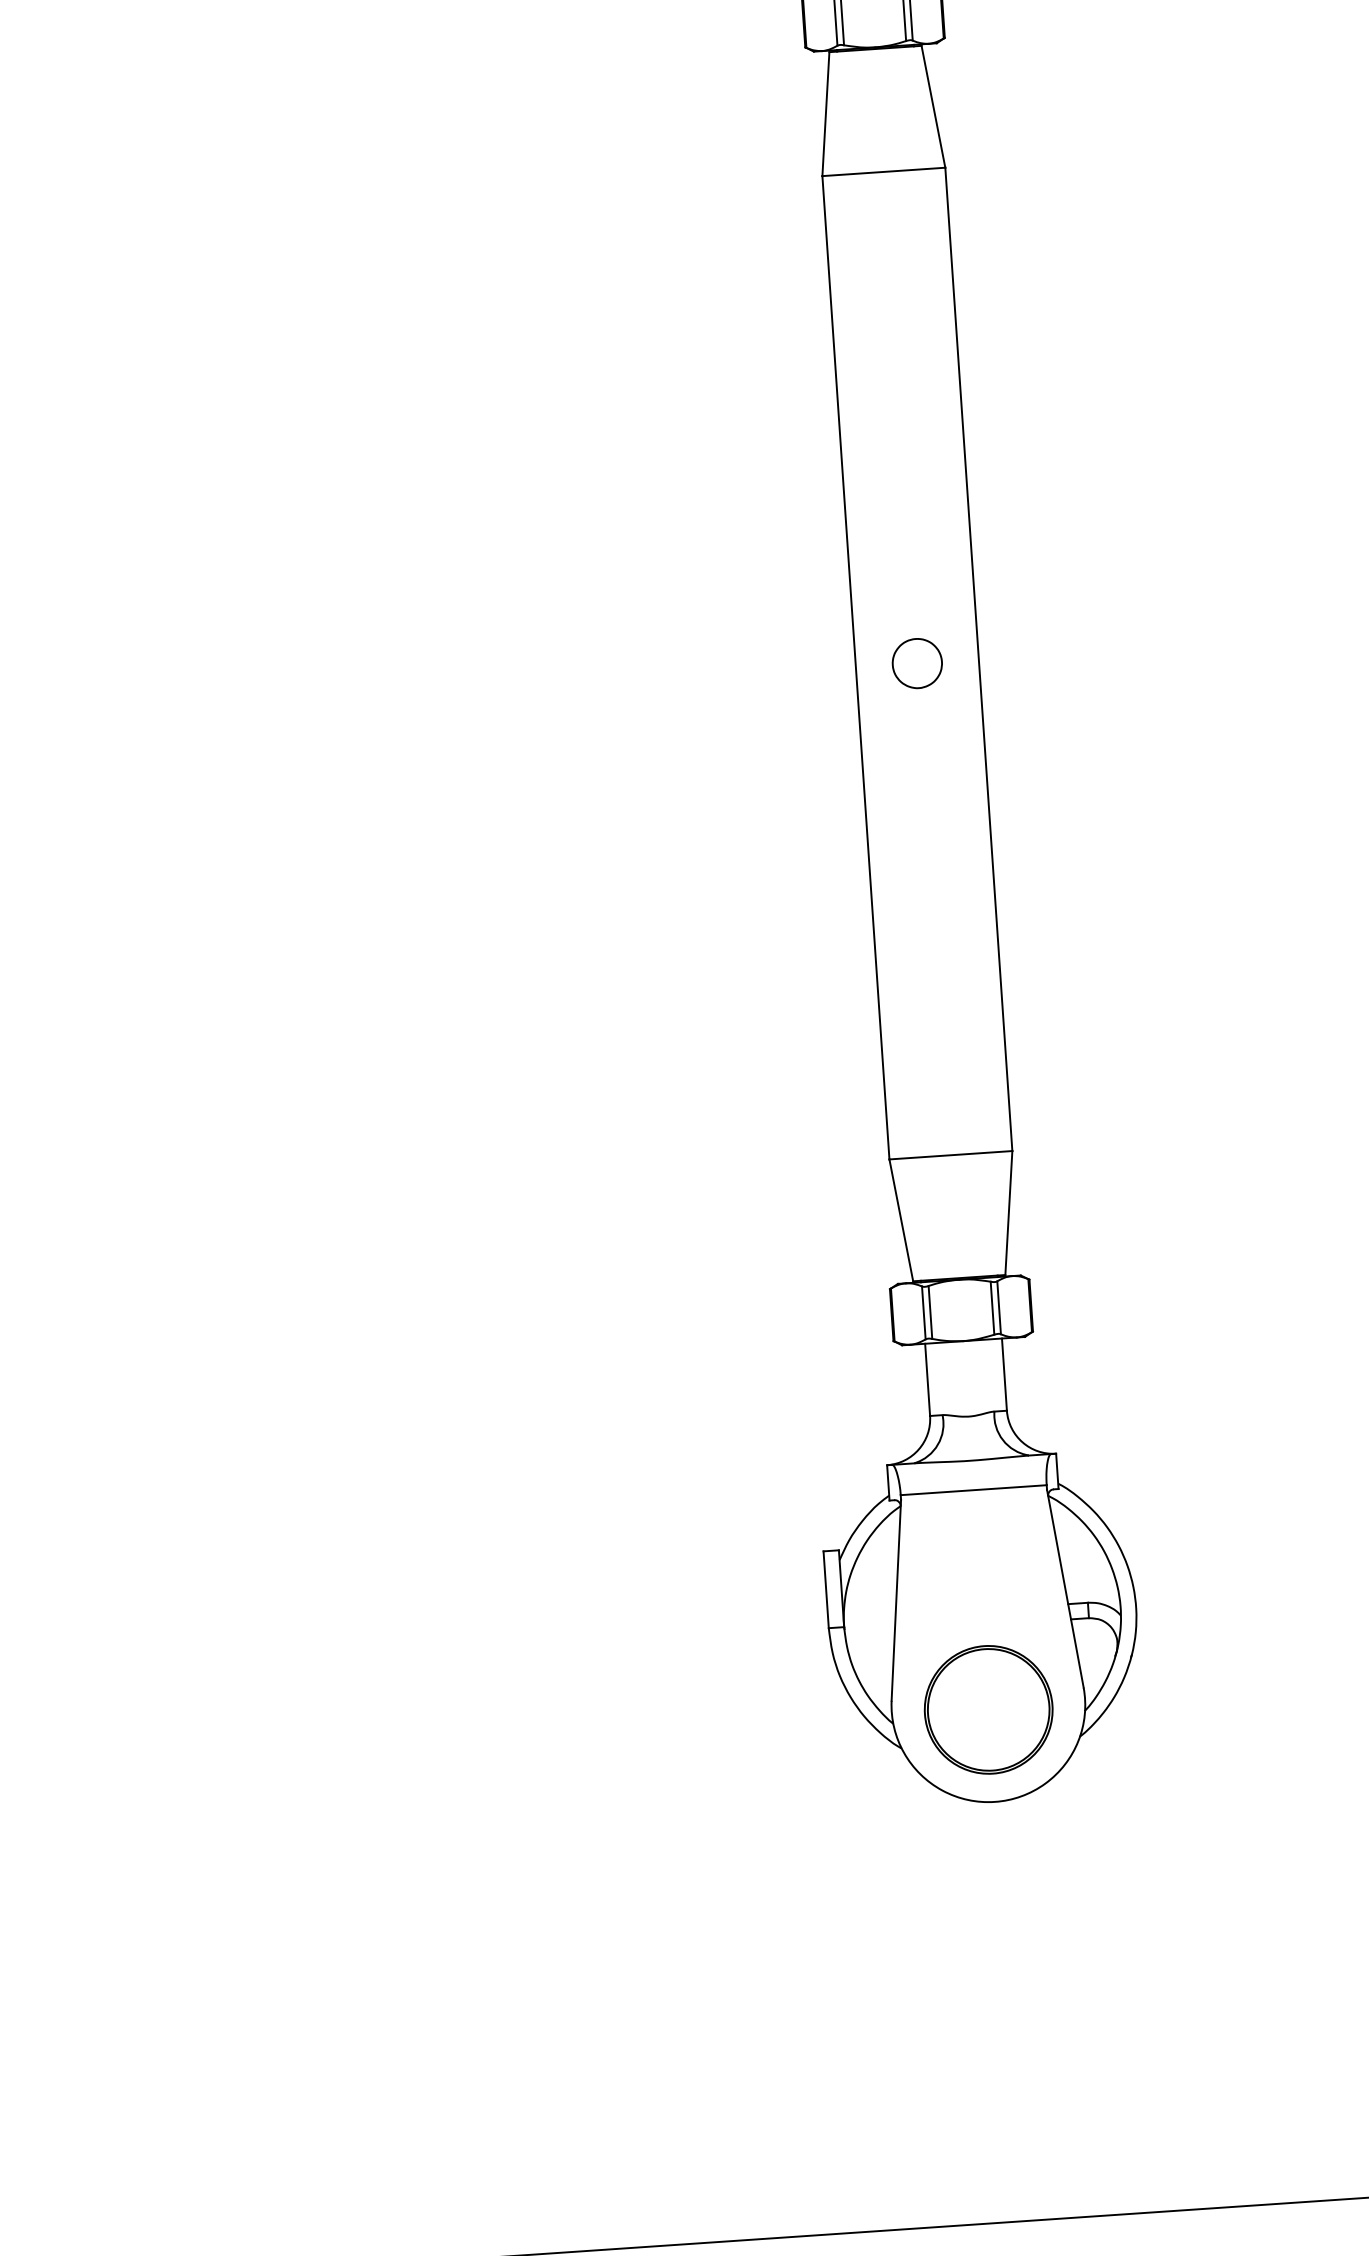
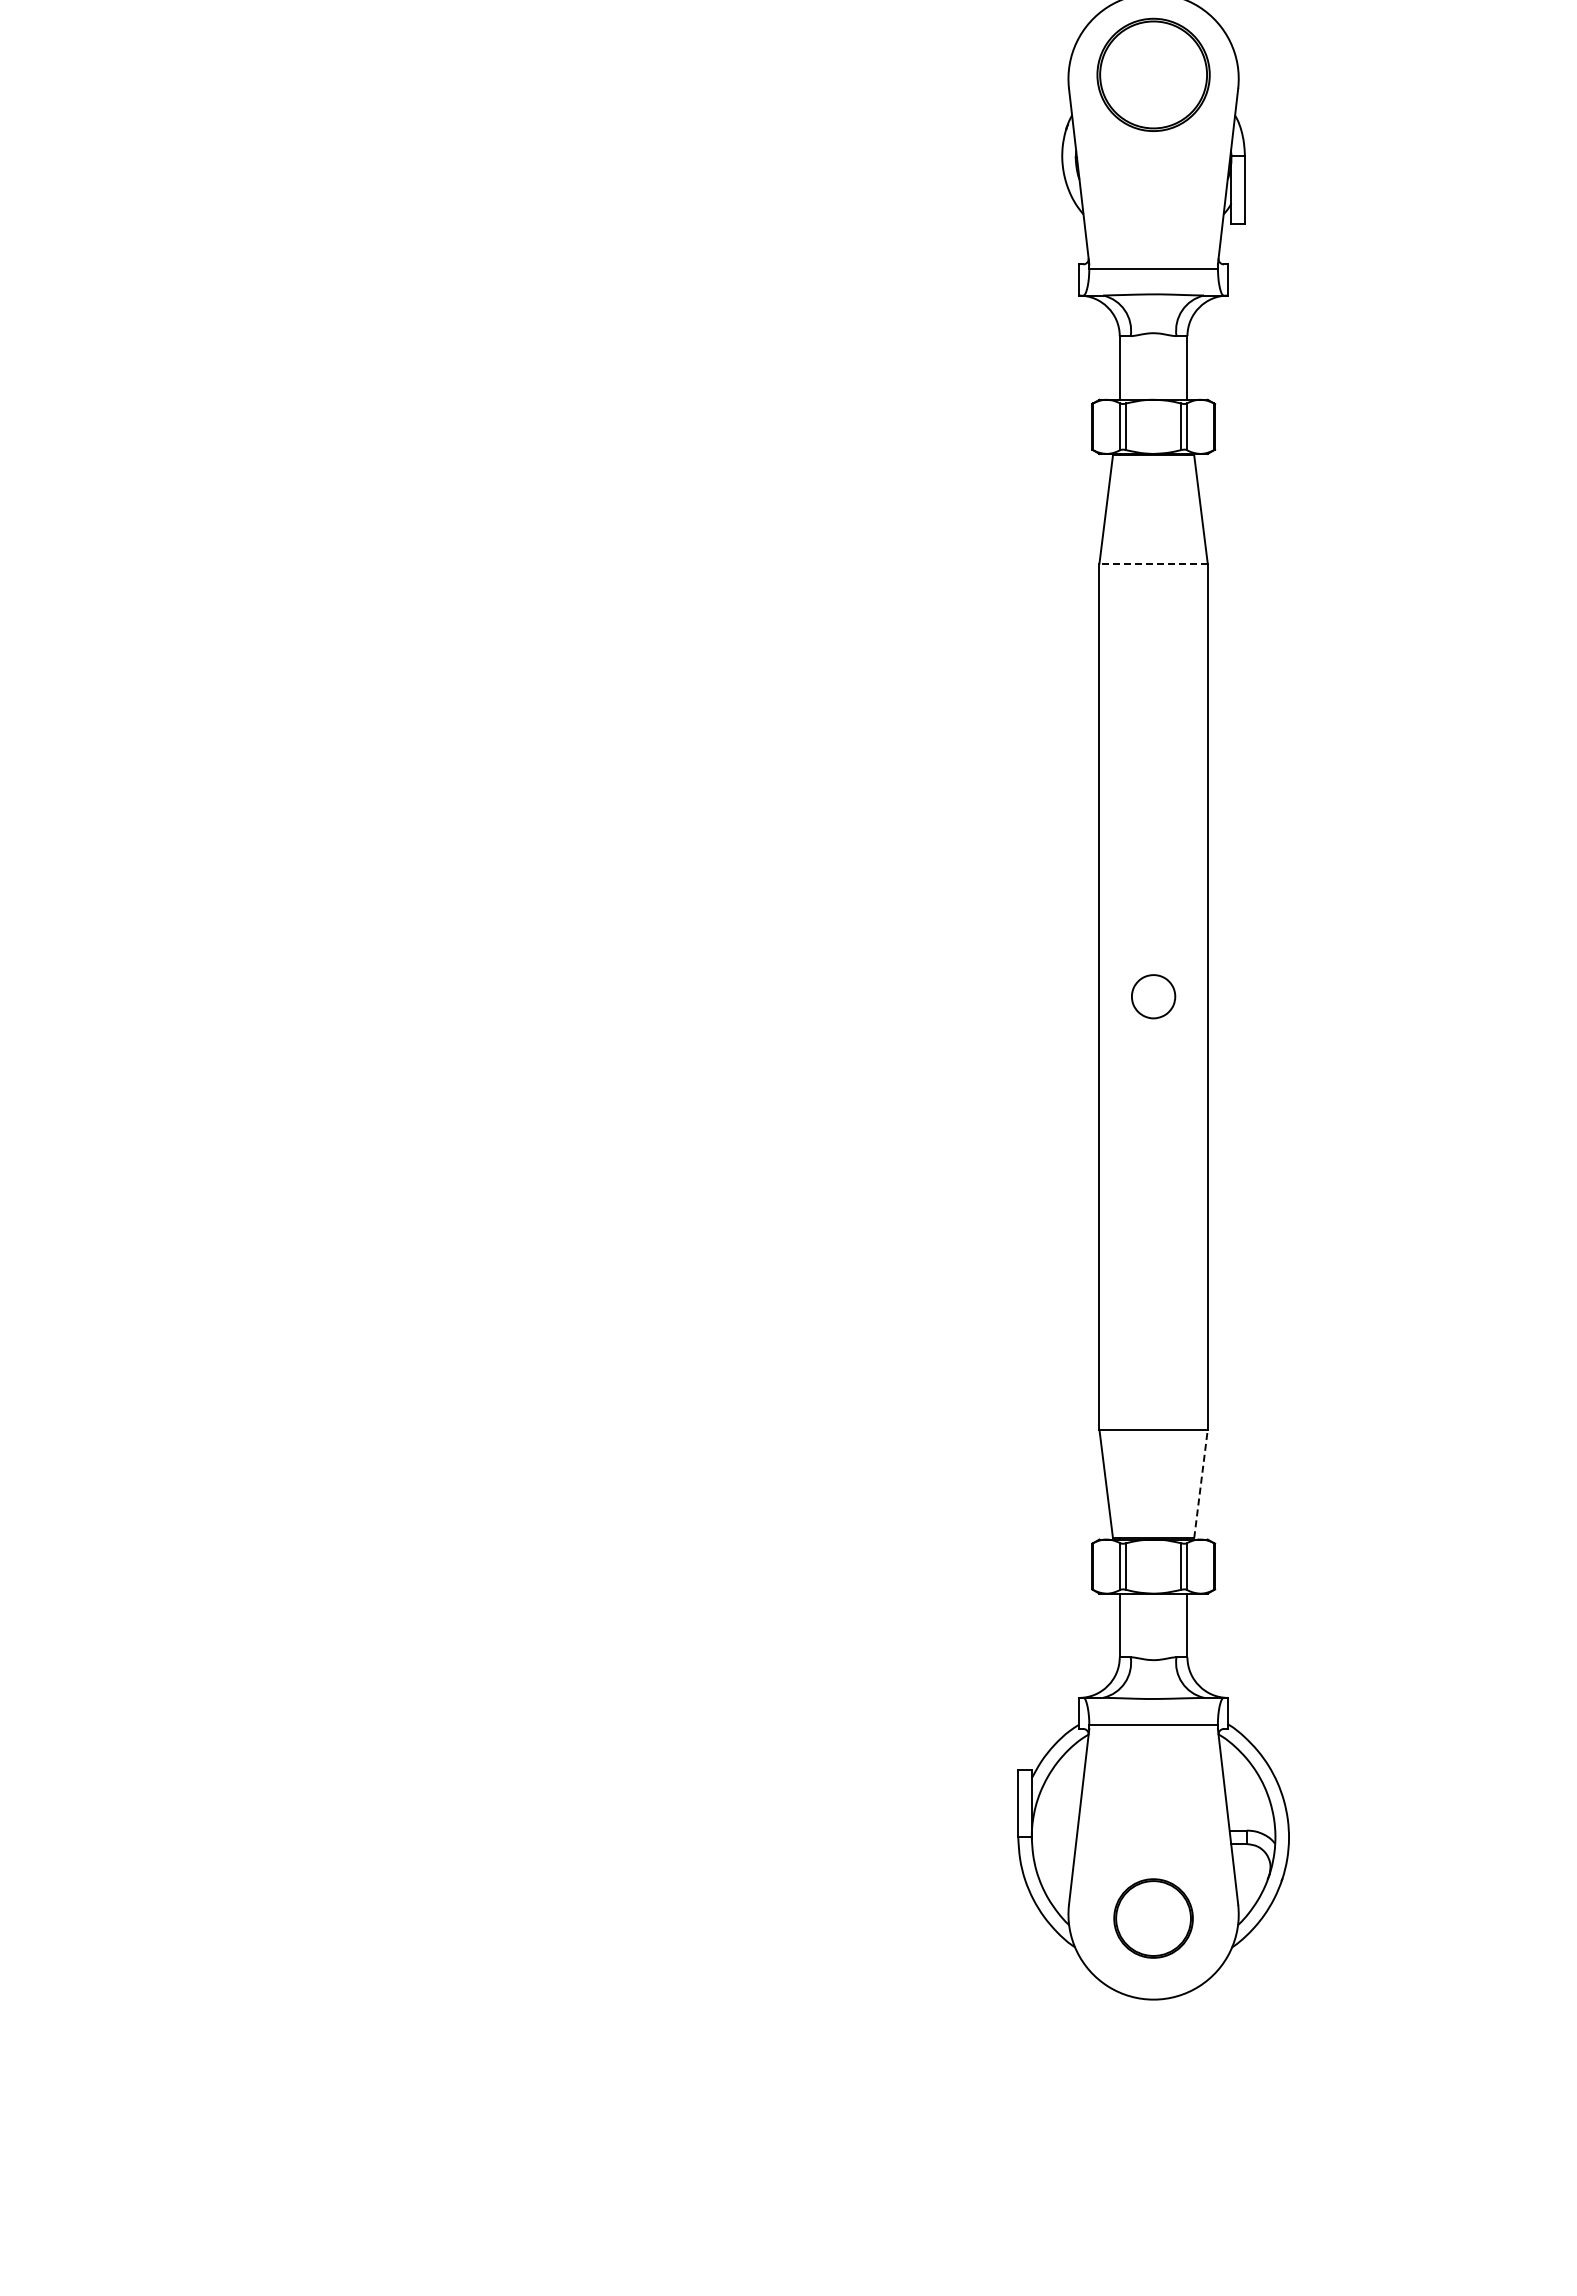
line: (883, 171) -> (1153, 563), solid -> dashed
line: (1008, 1213) -> (1200, 1484), solid -> dashed
part: (988, 1709) -> (1153, 1918), size x0.7

